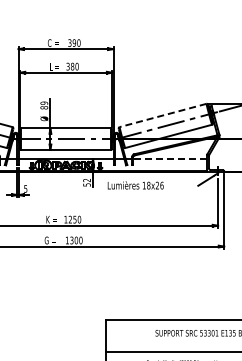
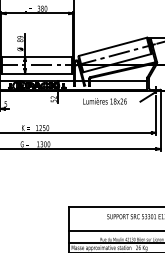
line: (163, 115) -> (113, 46), dashed -> solid
line: (170, 159) -> (118, 81), dashed -> solid
text: (135, 185) -> (104, 101), moved

